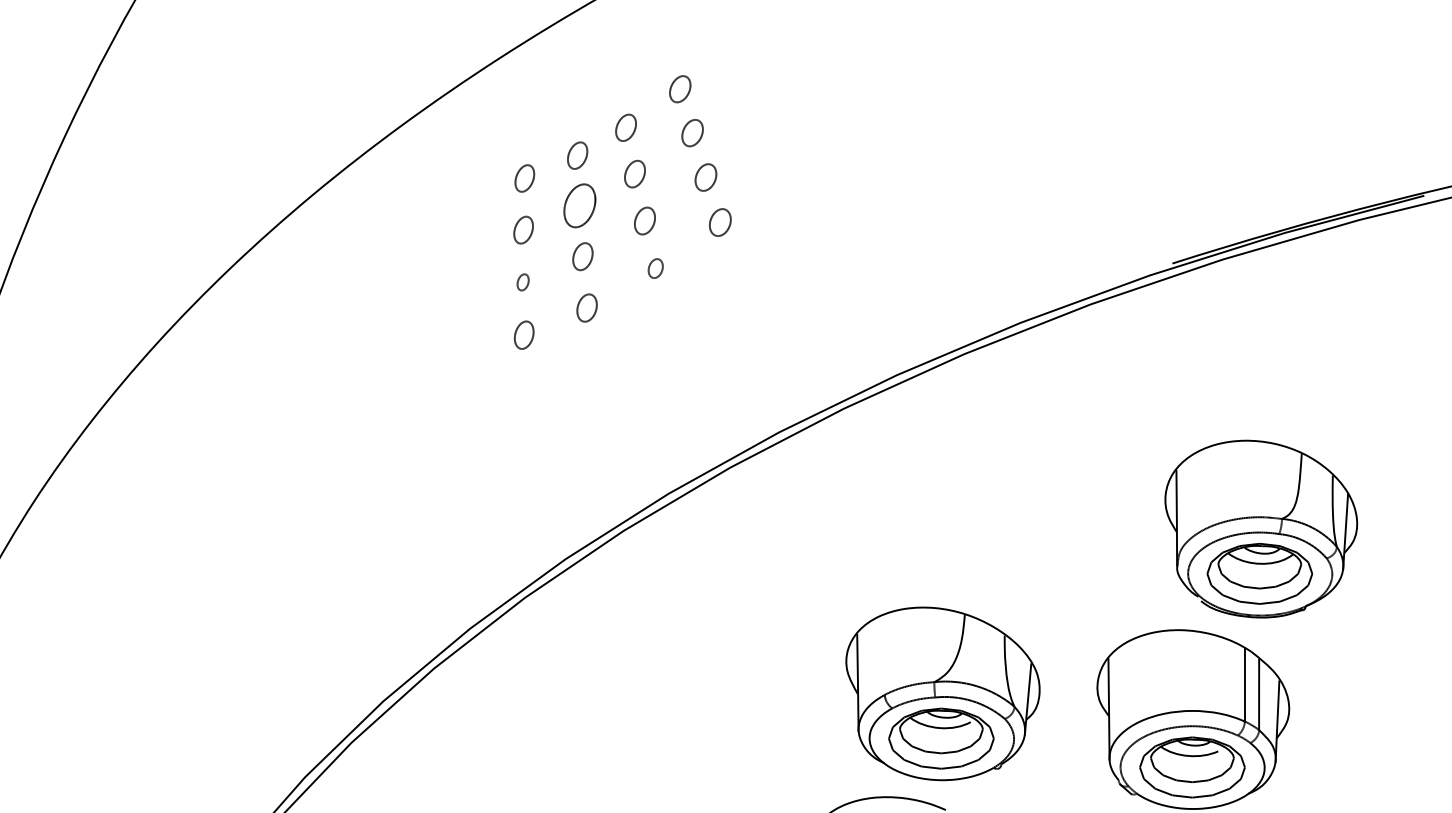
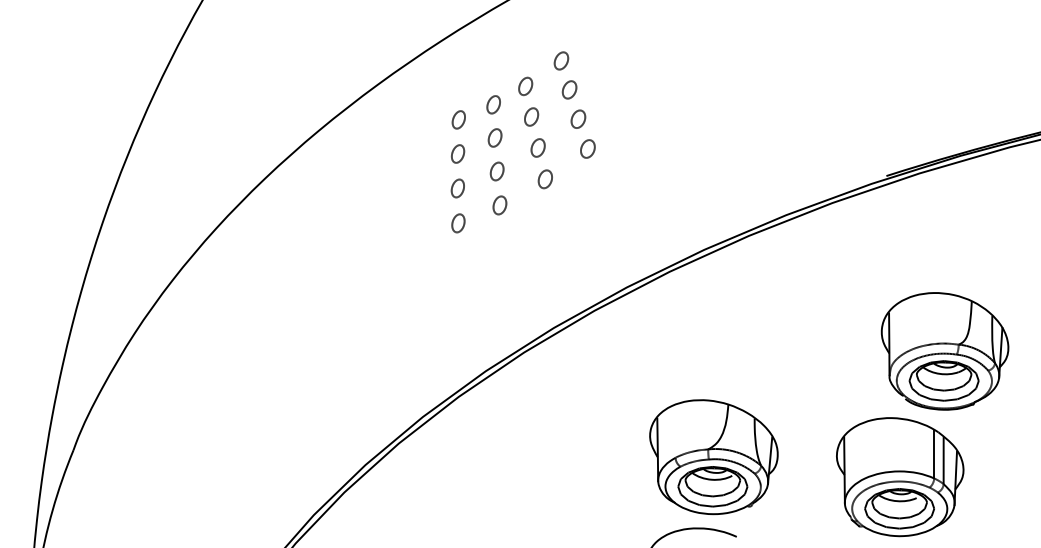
part: (578, 205) -> (494, 137), size x0.62
part: (654, 268) -> (544, 179), size x1.43
part: (522, 282) -> (457, 188), size x1.67
part: (942, 694) -> (713, 457), moved

